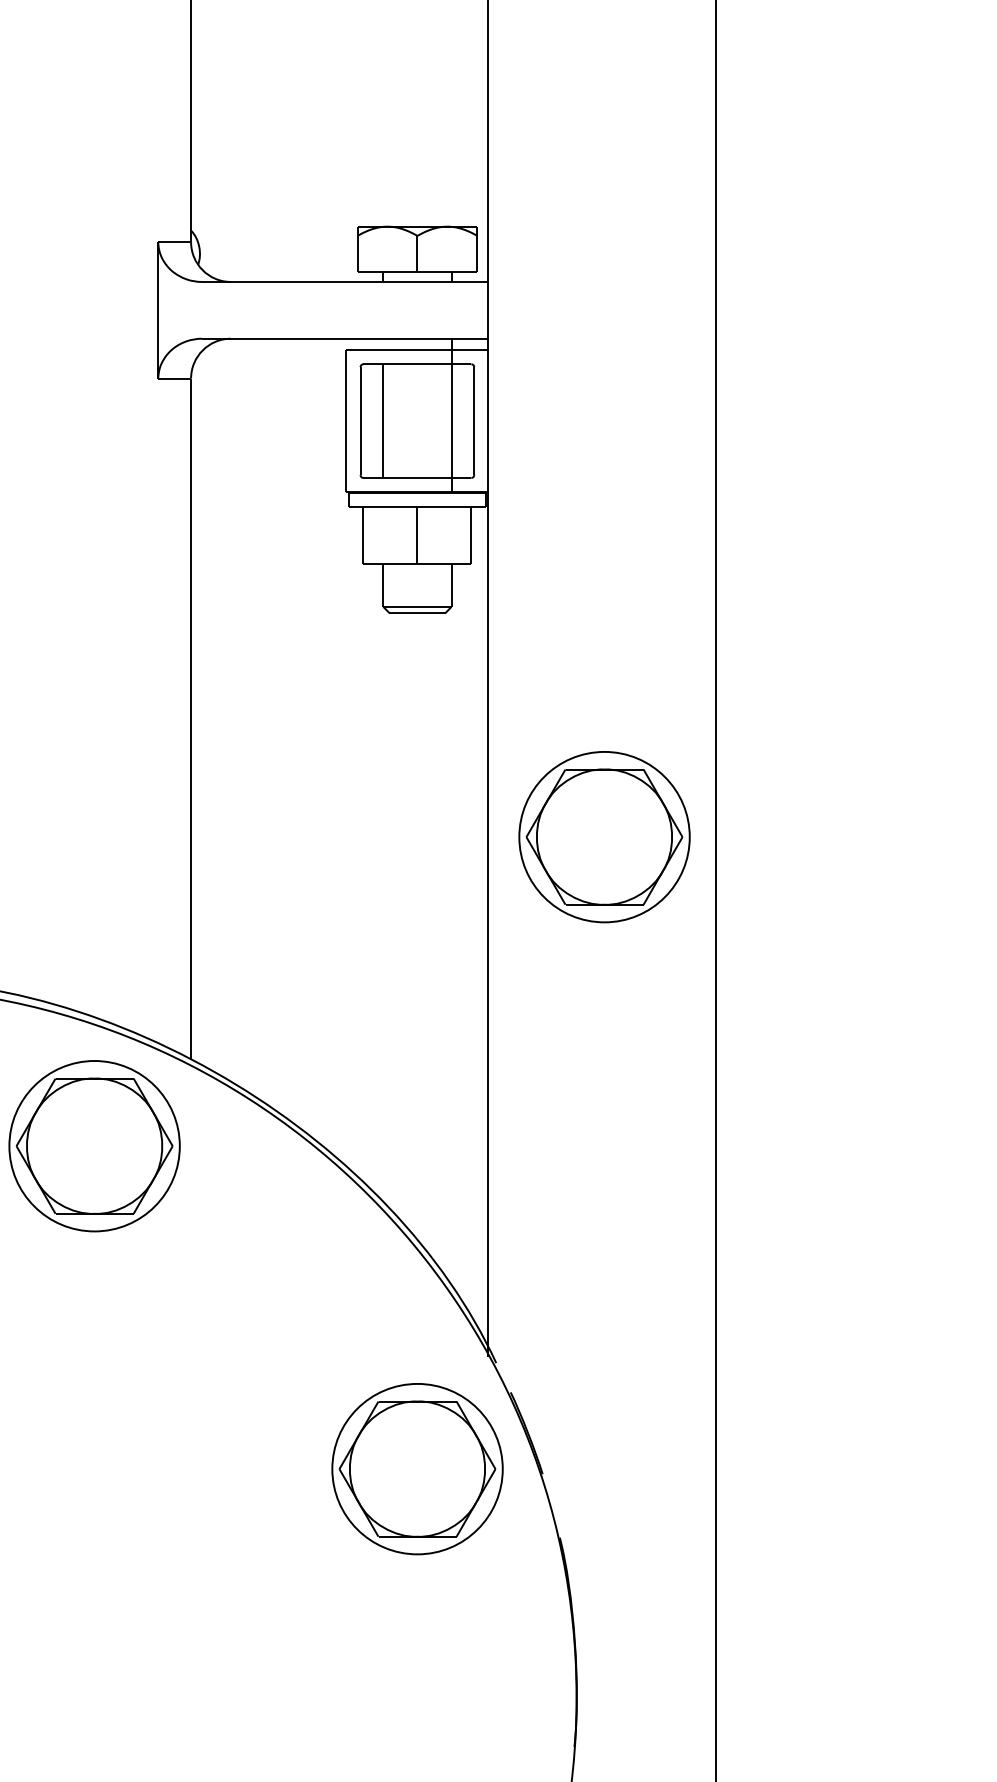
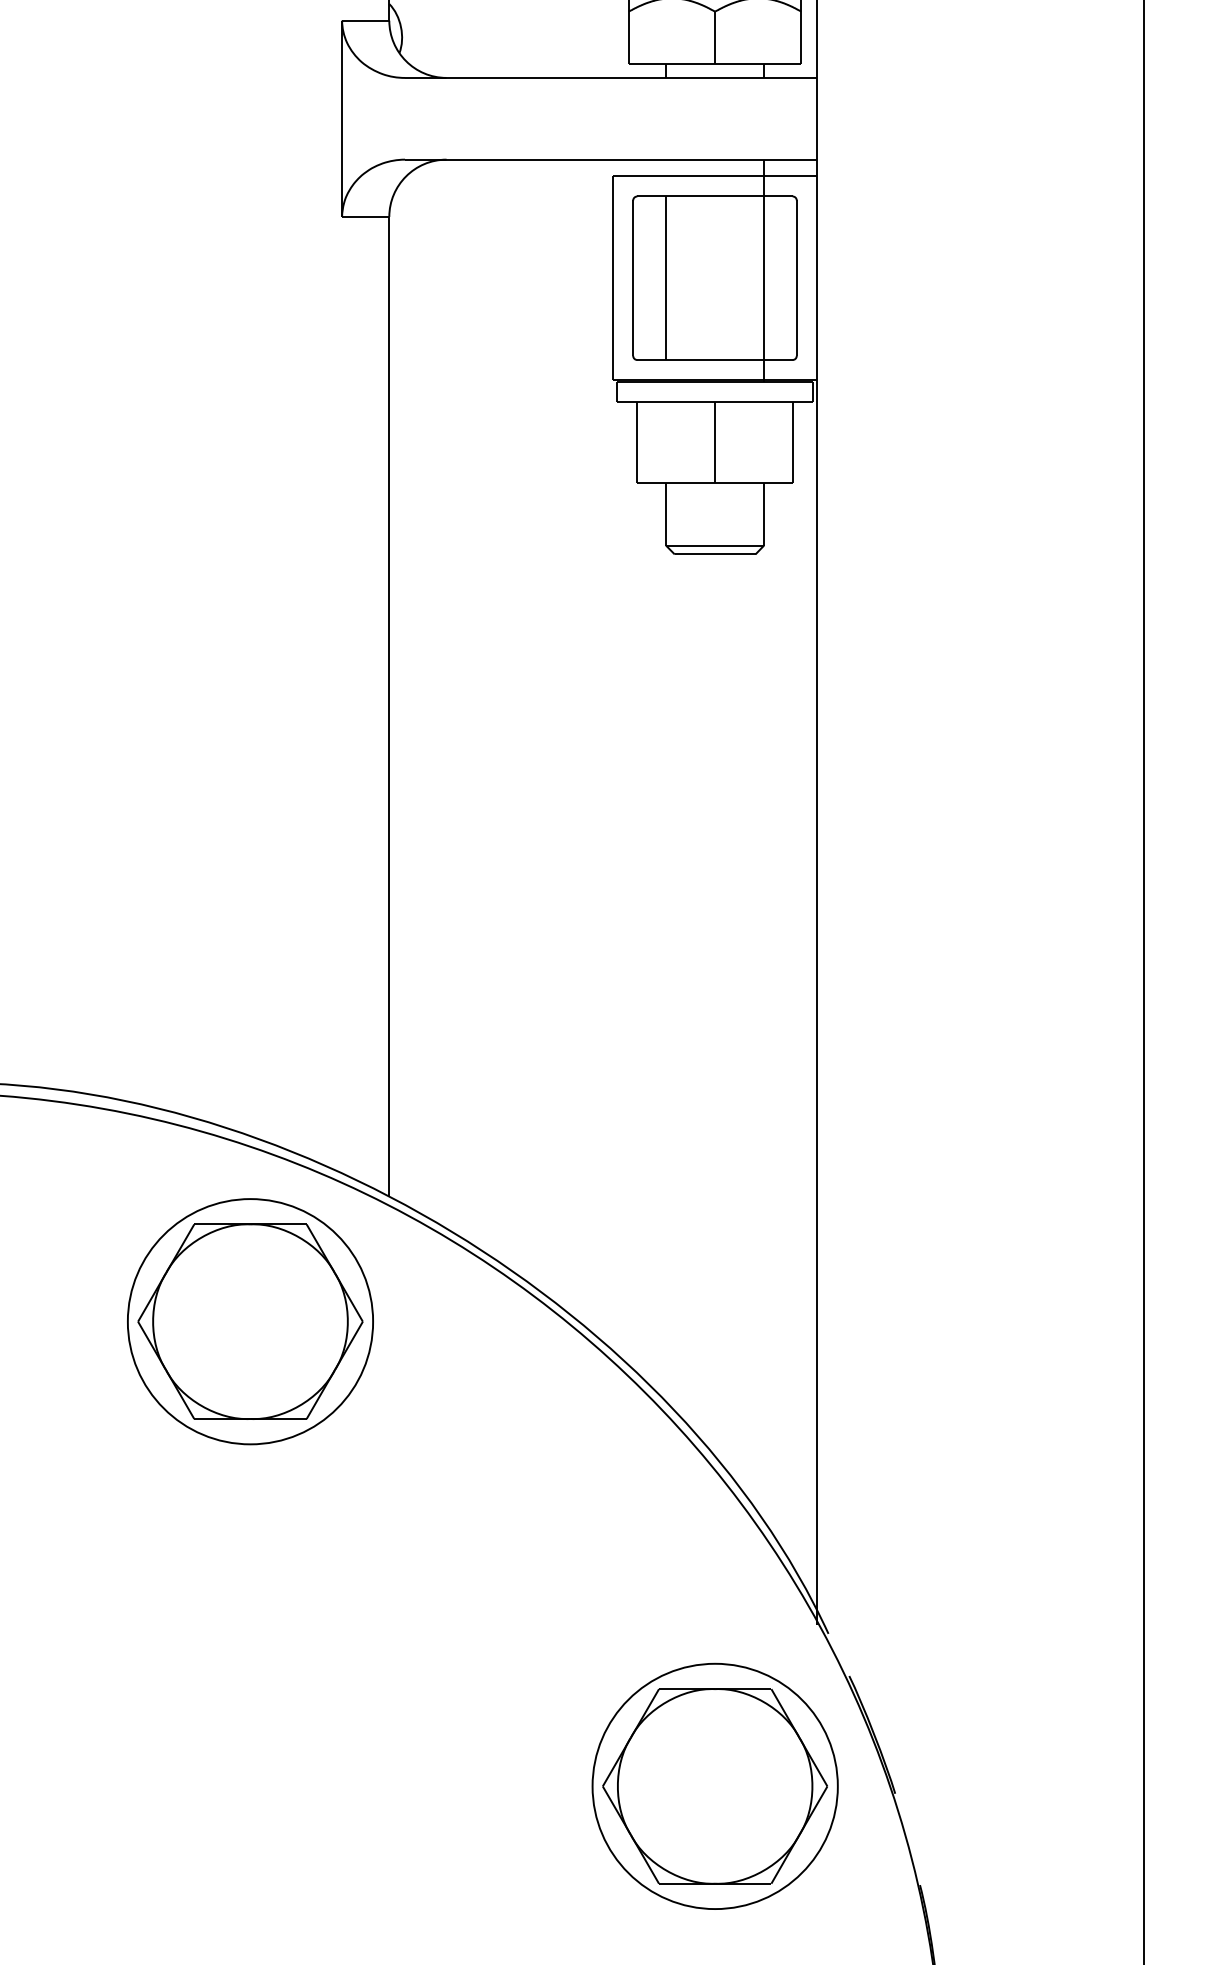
part: (604, 837) -> (984, 877), removed

